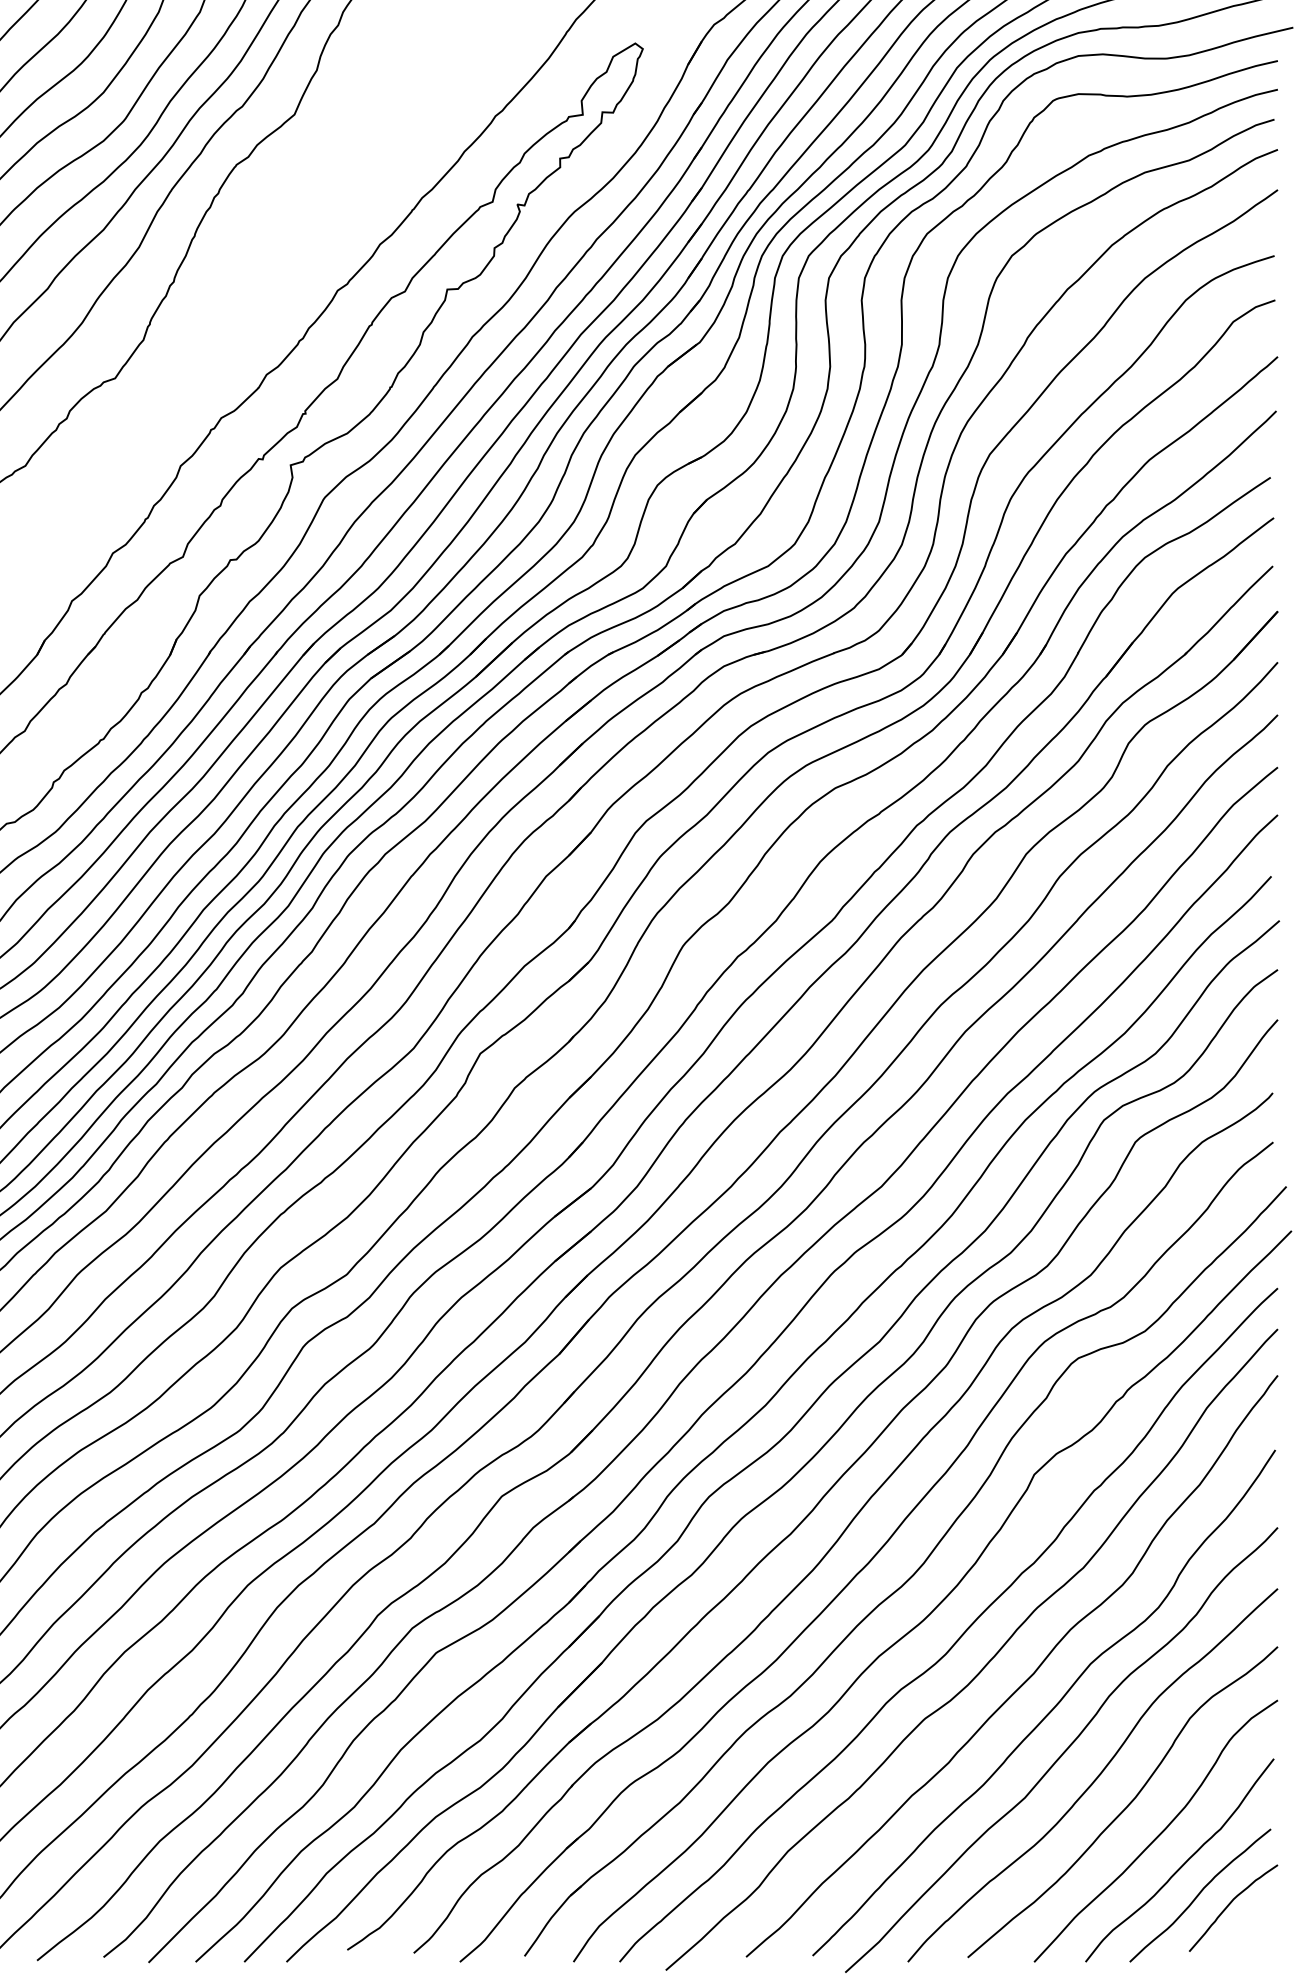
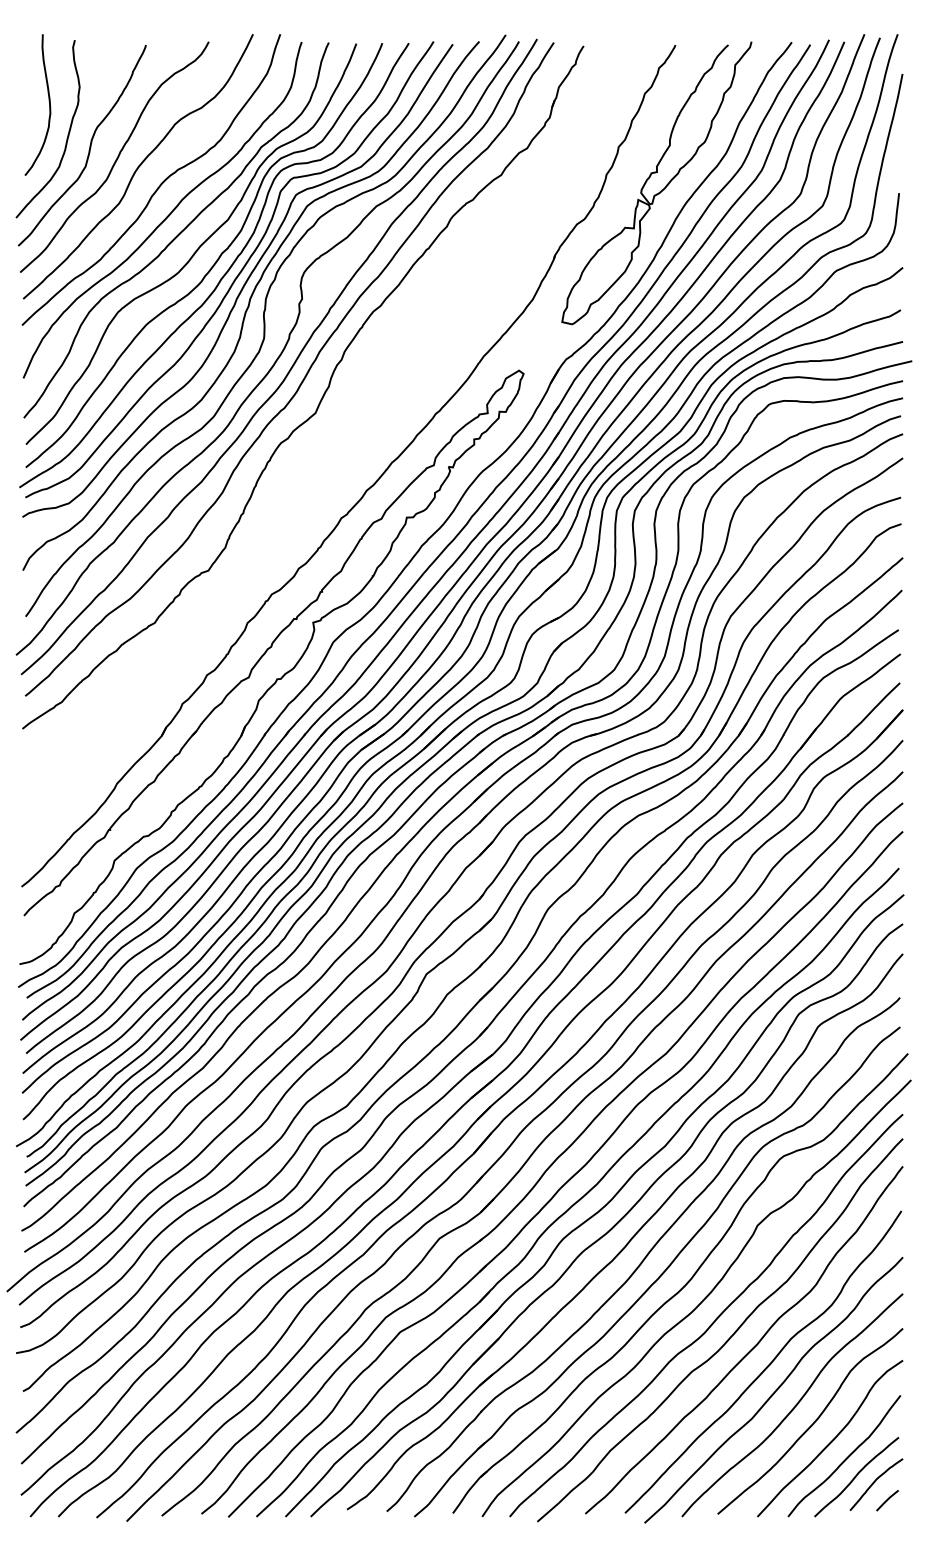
line: (1251, 1934) -> (887, 1500), added

